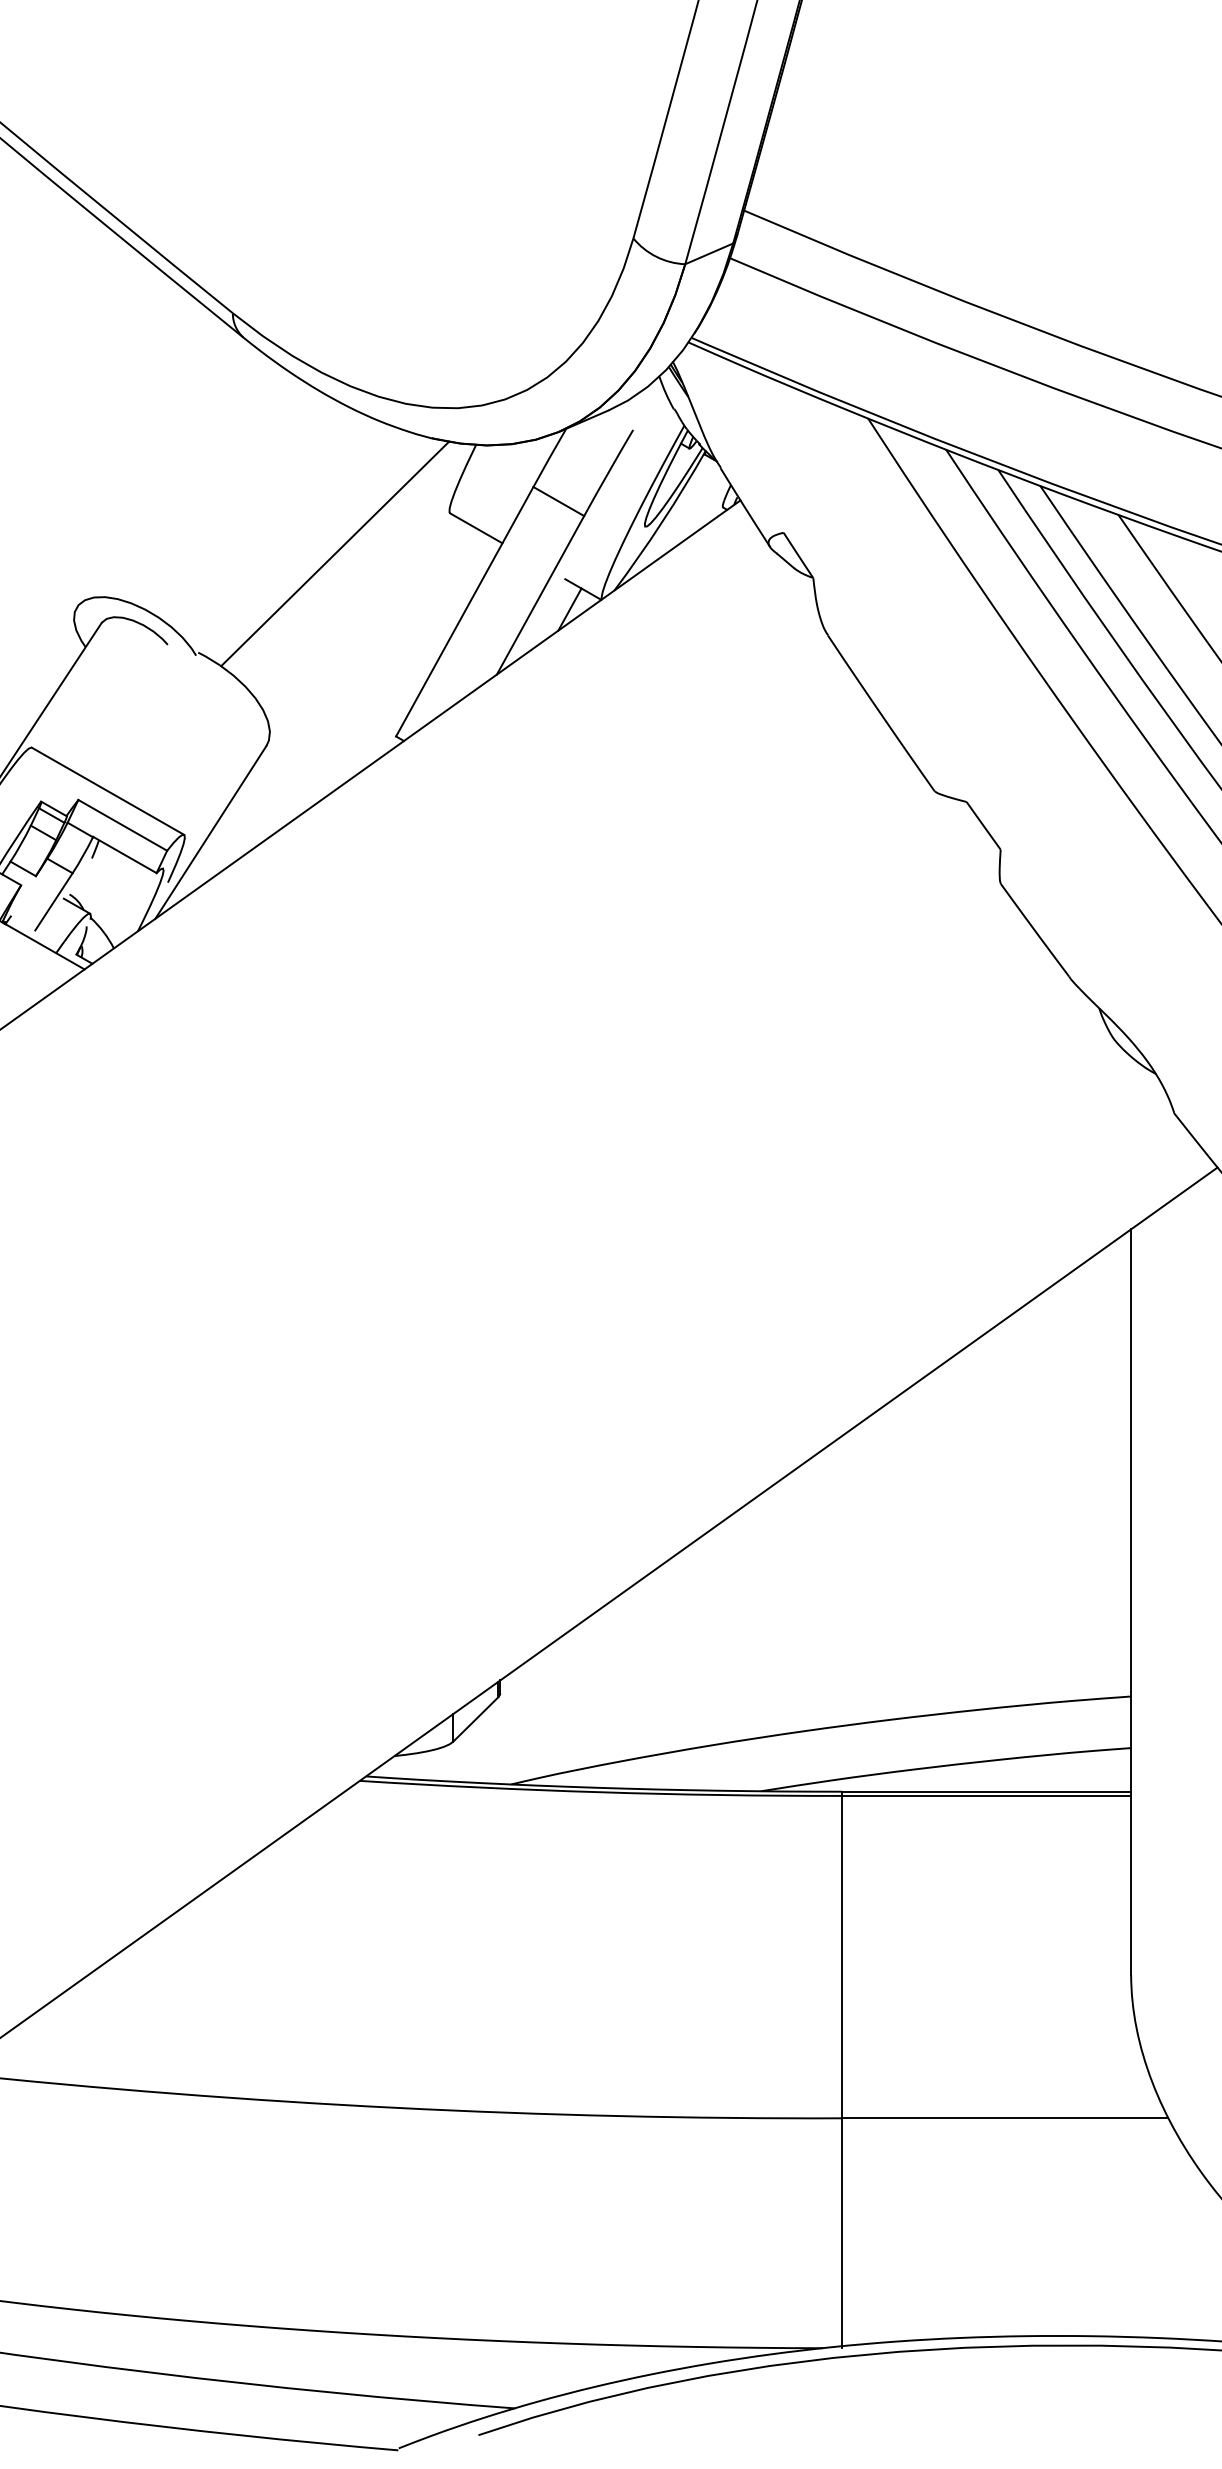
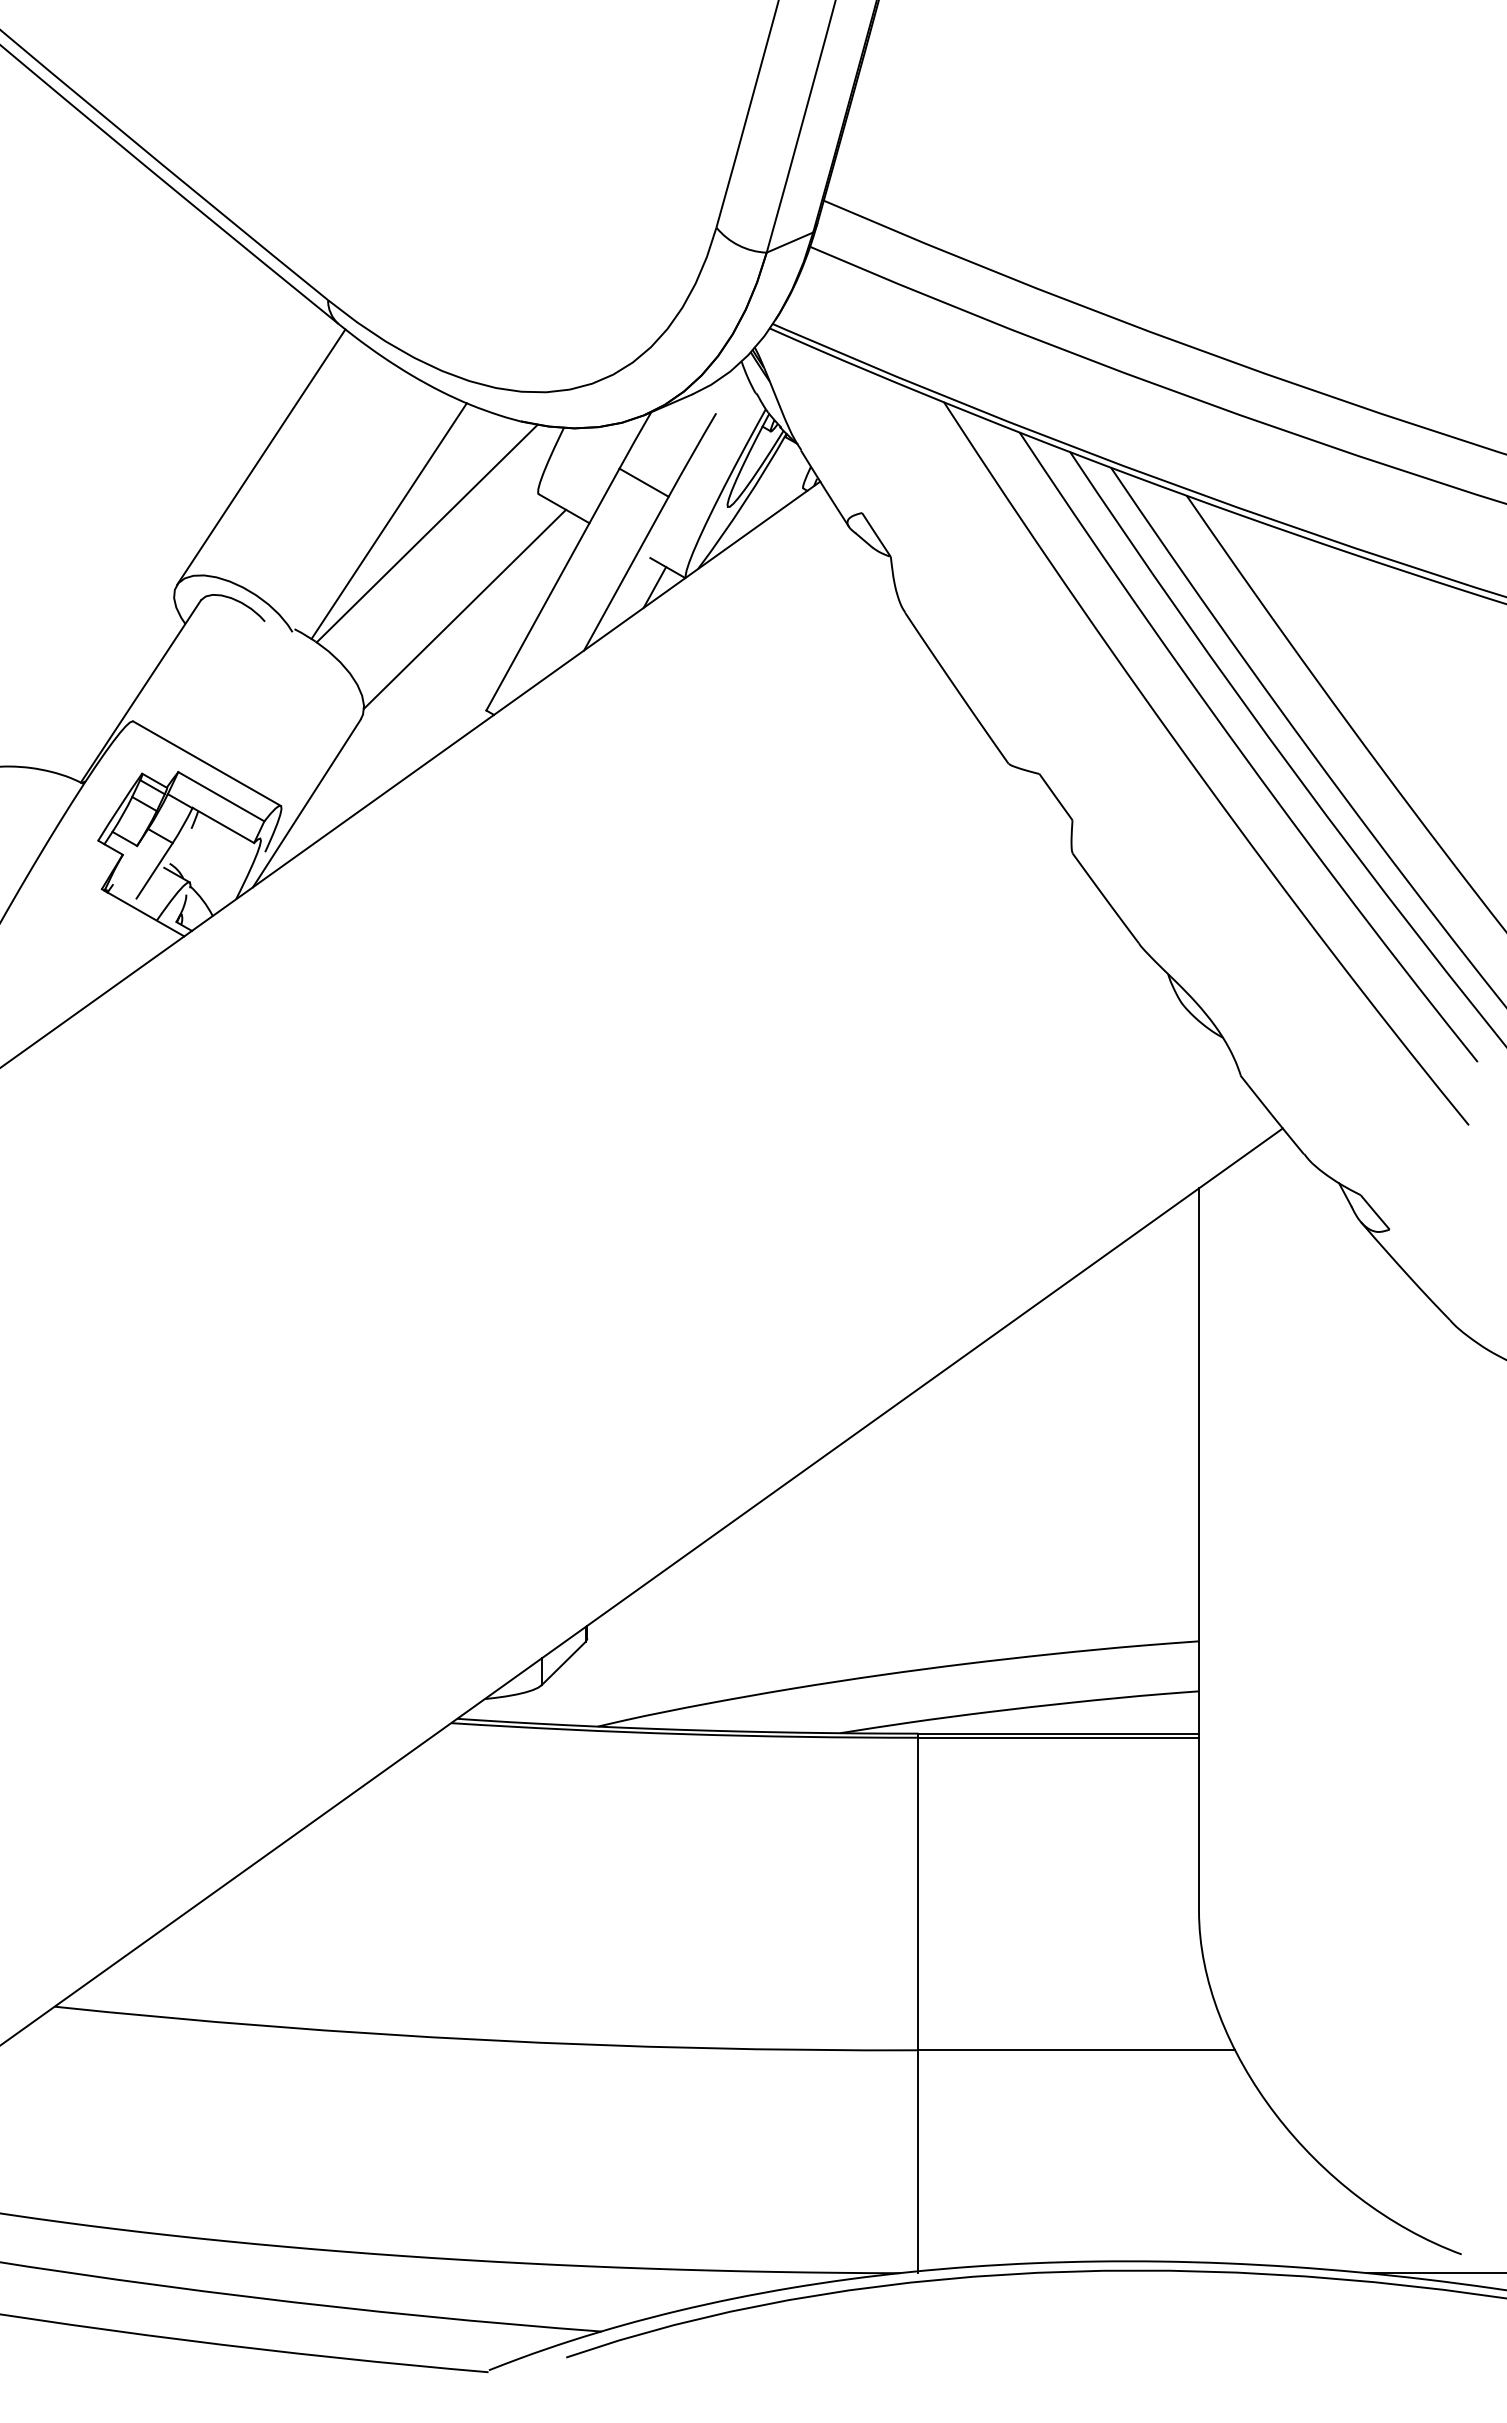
line: (164, 475) -> (261, 457), added
line: (295, 540) -> (388, 520), added
line: (374, 631) -> (465, 608), added

